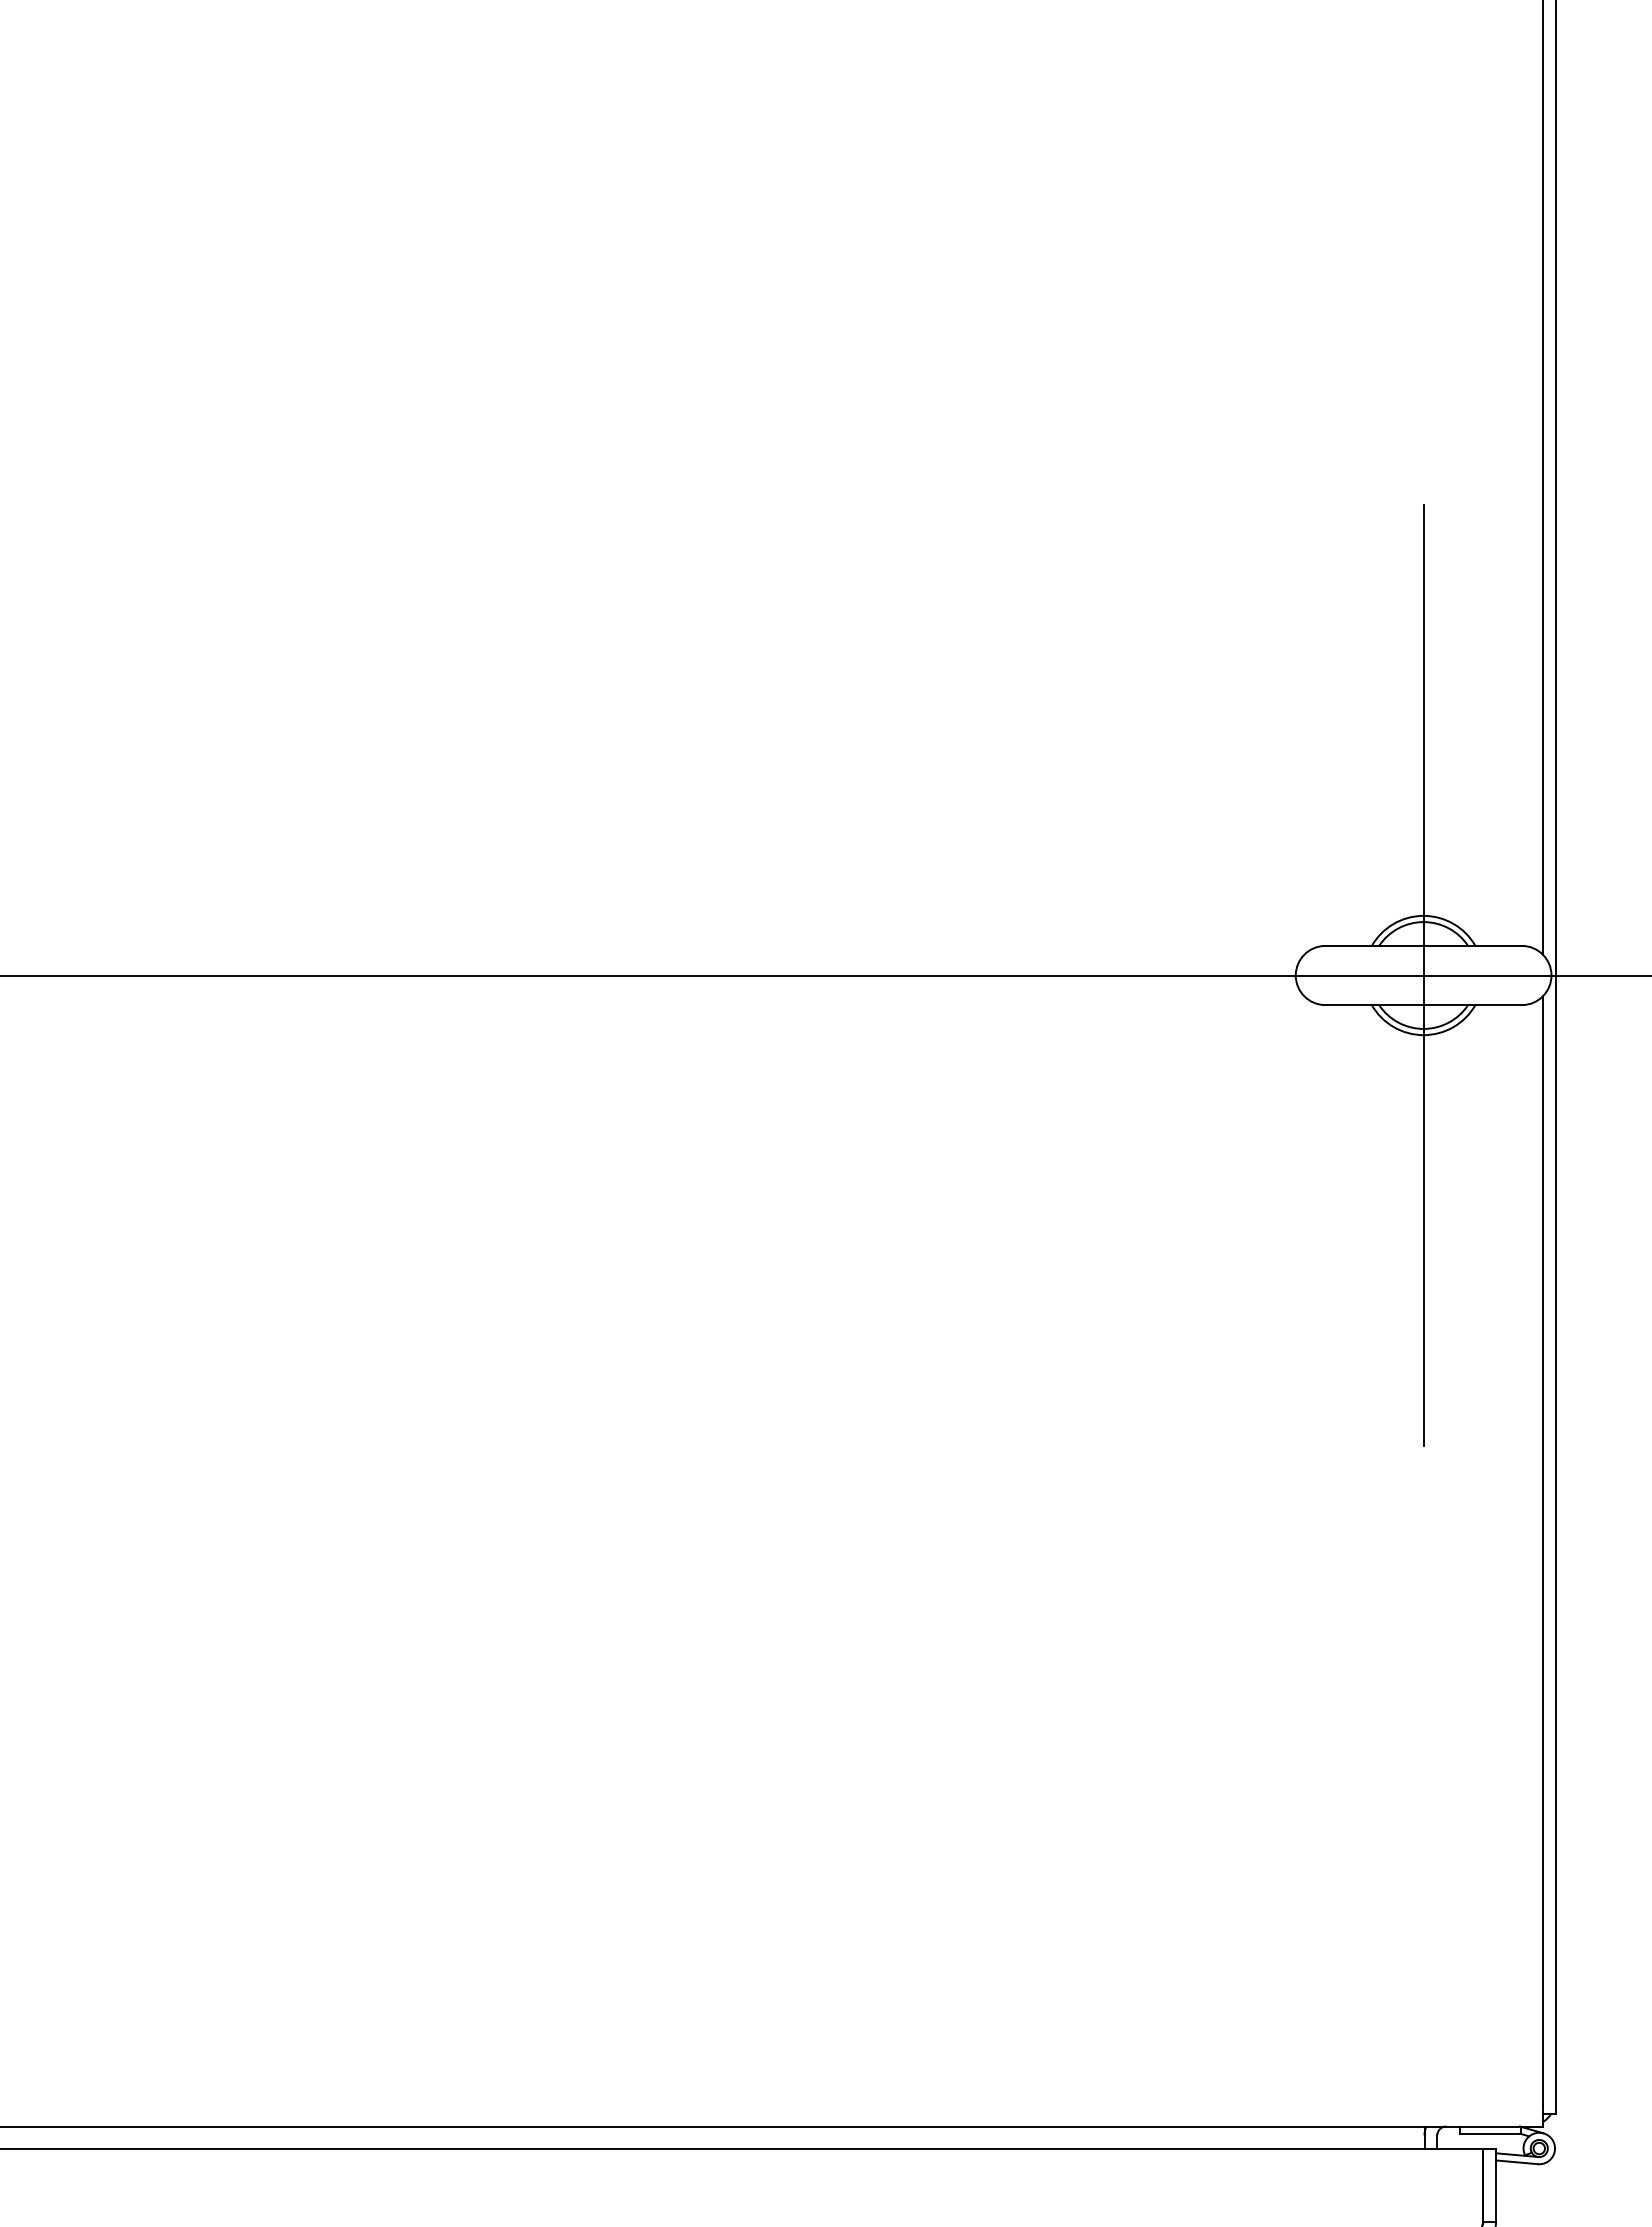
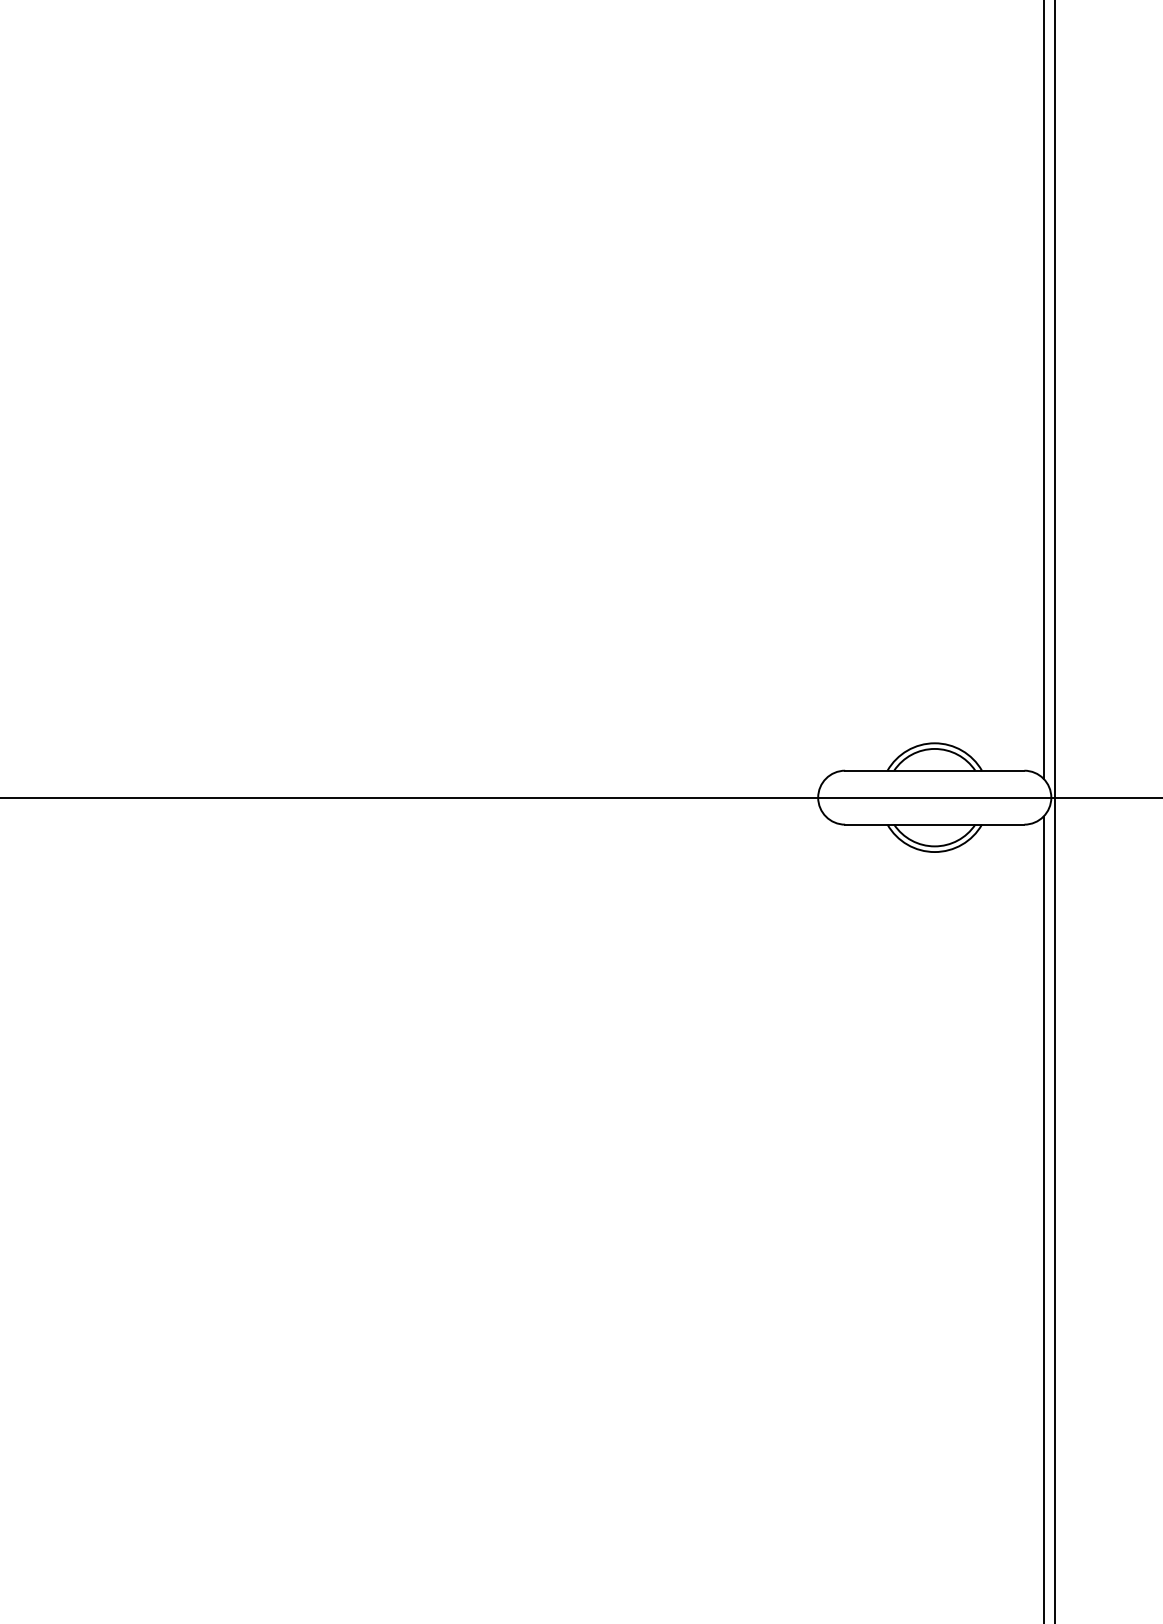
line: (1423, 975) -> (934, 797), removed

